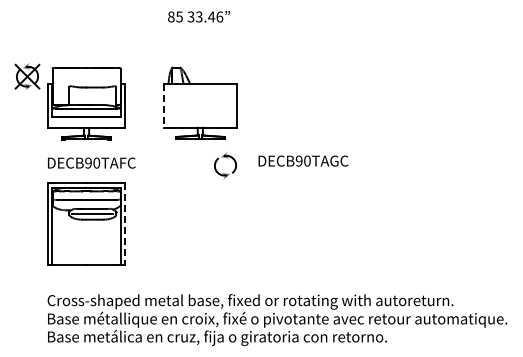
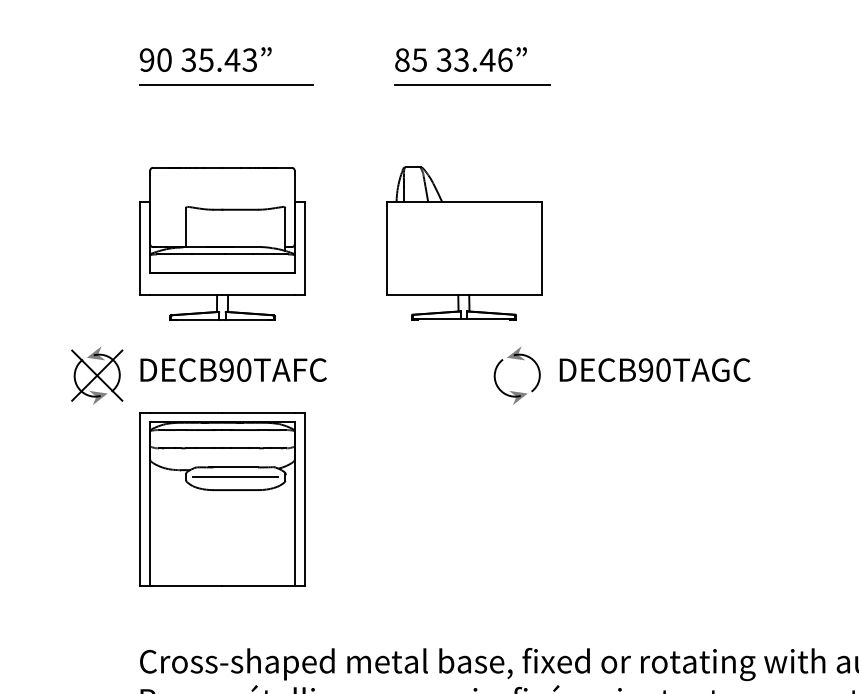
part: (88, 20) -> (226, 67), added
line: (203, 28) -> (470, 84), added
part: (27, 76) -> (97, 375), moved
line: (163, 105) -> (385, 247), dashed -> solid
text: (303, 160) -> (655, 368), moved
line: (125, 224) -> (305, 500), dashed -> solid

